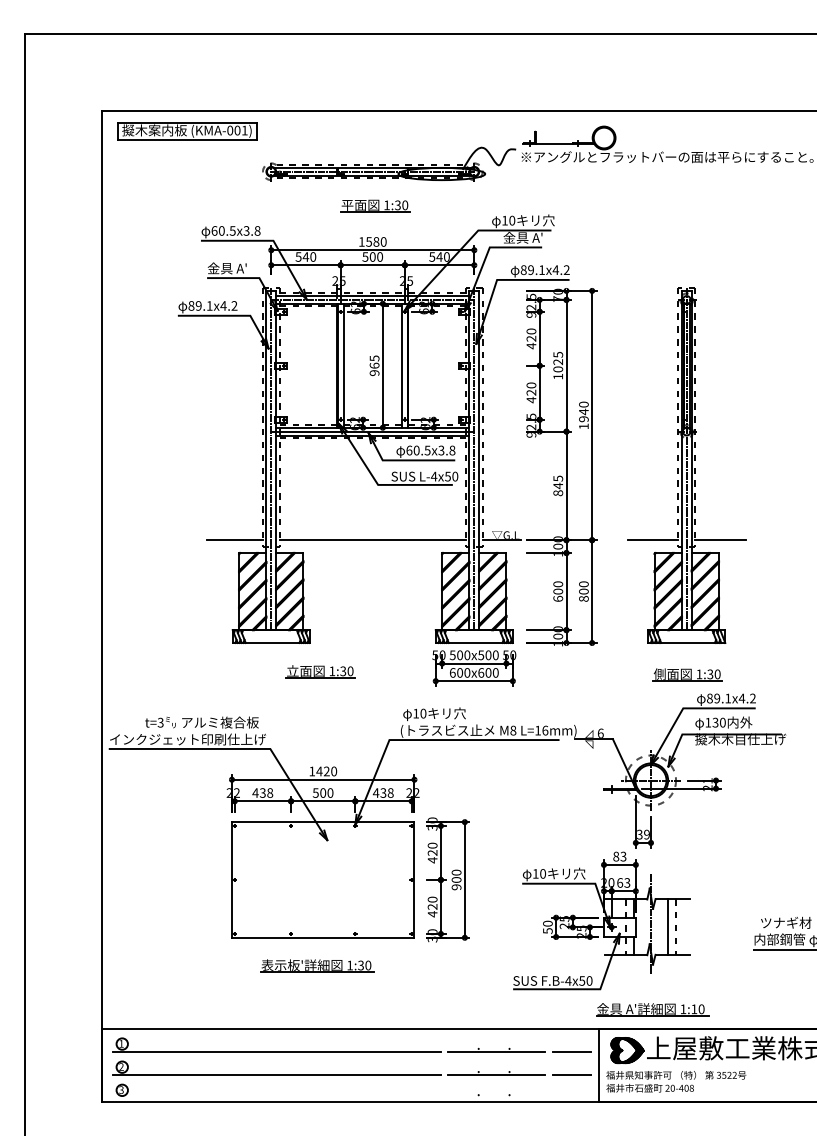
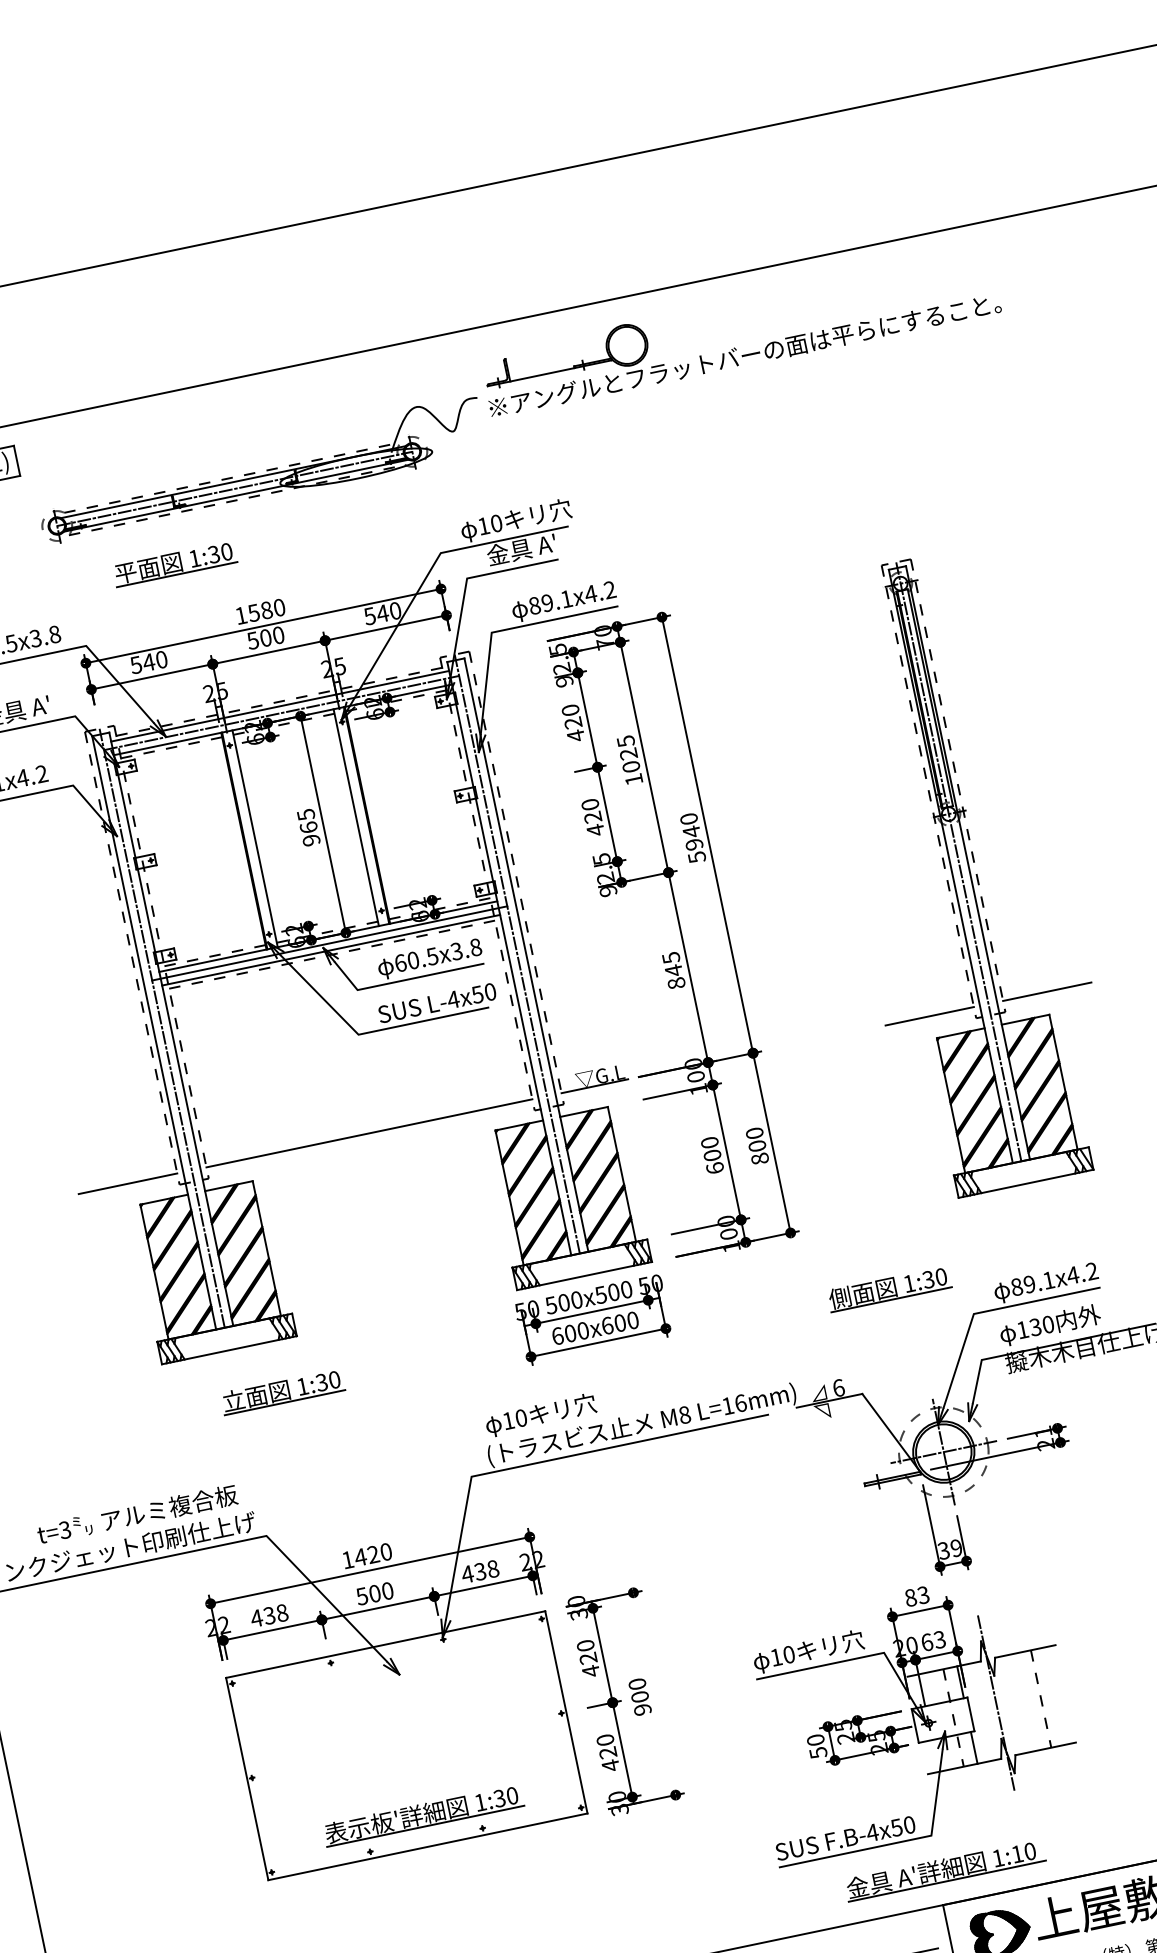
part: (375, 205) -> (174, 563), moved
text: (583, 426) -> (696, 857), 1940 -> 5940
part: (686, 465) -> (960, 873), moved
part: (320, 671) -> (282, 1391), moved
part: (687, 674) -> (888, 1288), moved
line: (464, 879) -> (653, 1693), removed
line: (668, 926) -> (1027, 1700), removed
part: (317, 965) -> (423, 1814), moved
part: (652, 1009) -> (944, 1869), moved

